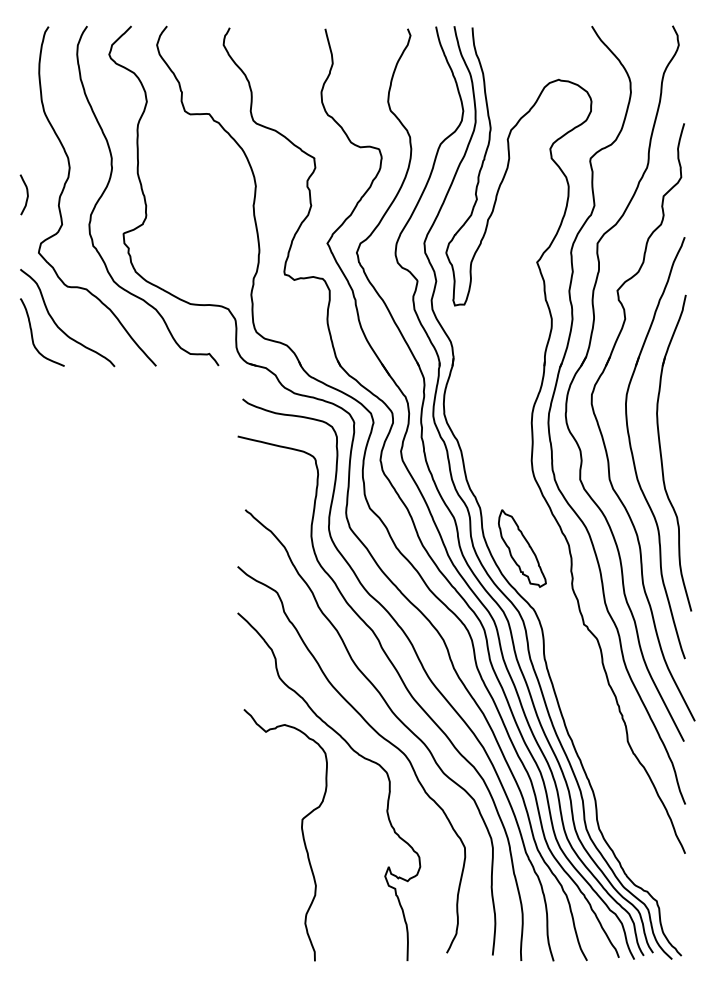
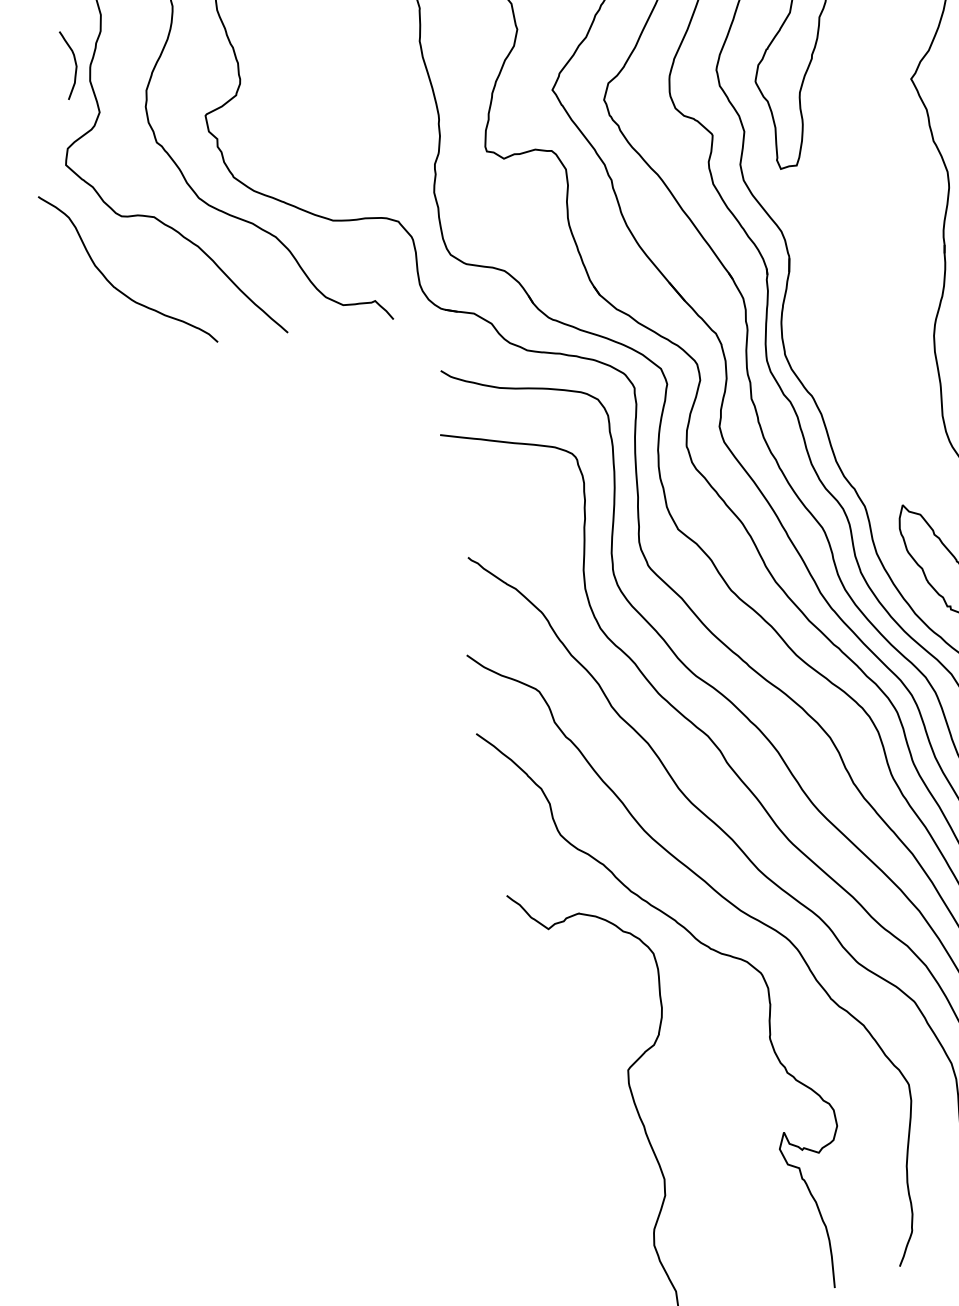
curve: (26, 194) -> (73, 63), moved
curve: (32, 332) -> (71, 301), removed

